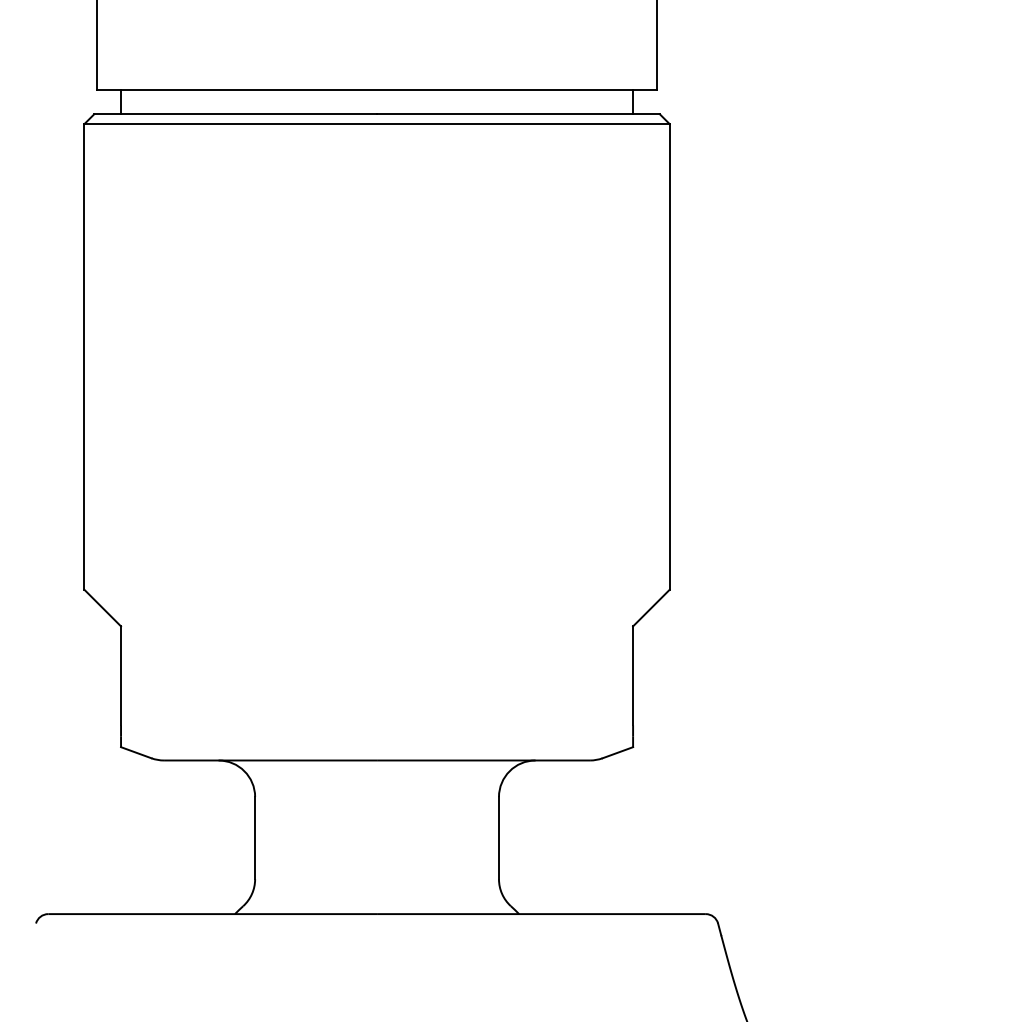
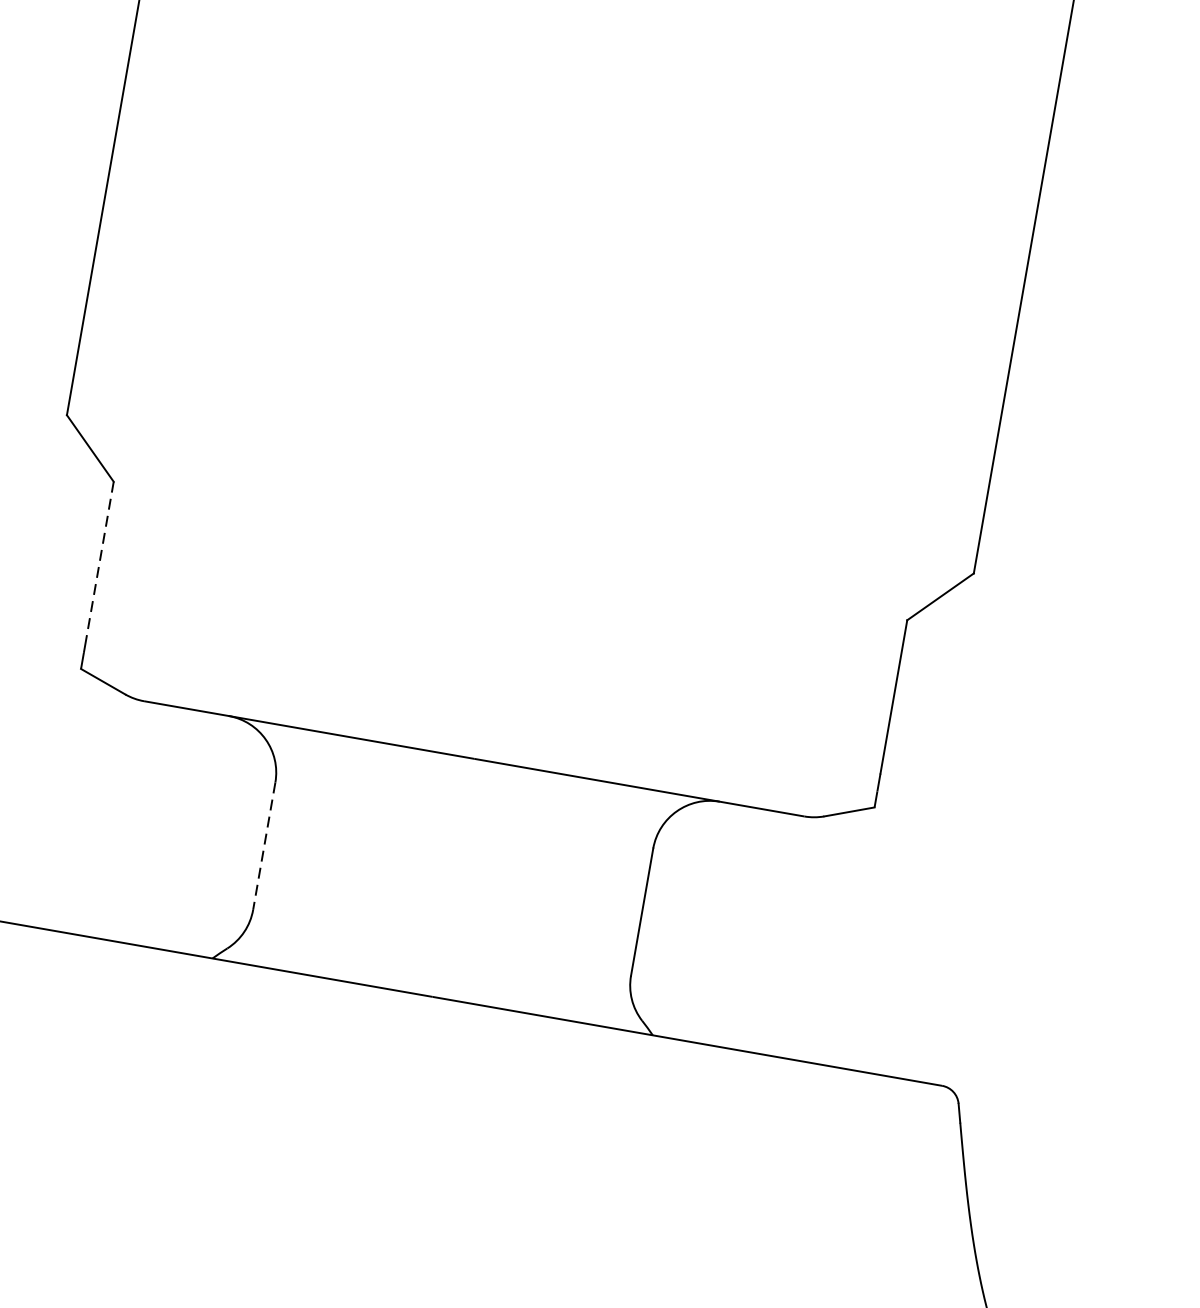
line: (121, 676) -> (100, 559), solid -> dashed
line: (255, 838) -> (264, 846), solid -> dashed

